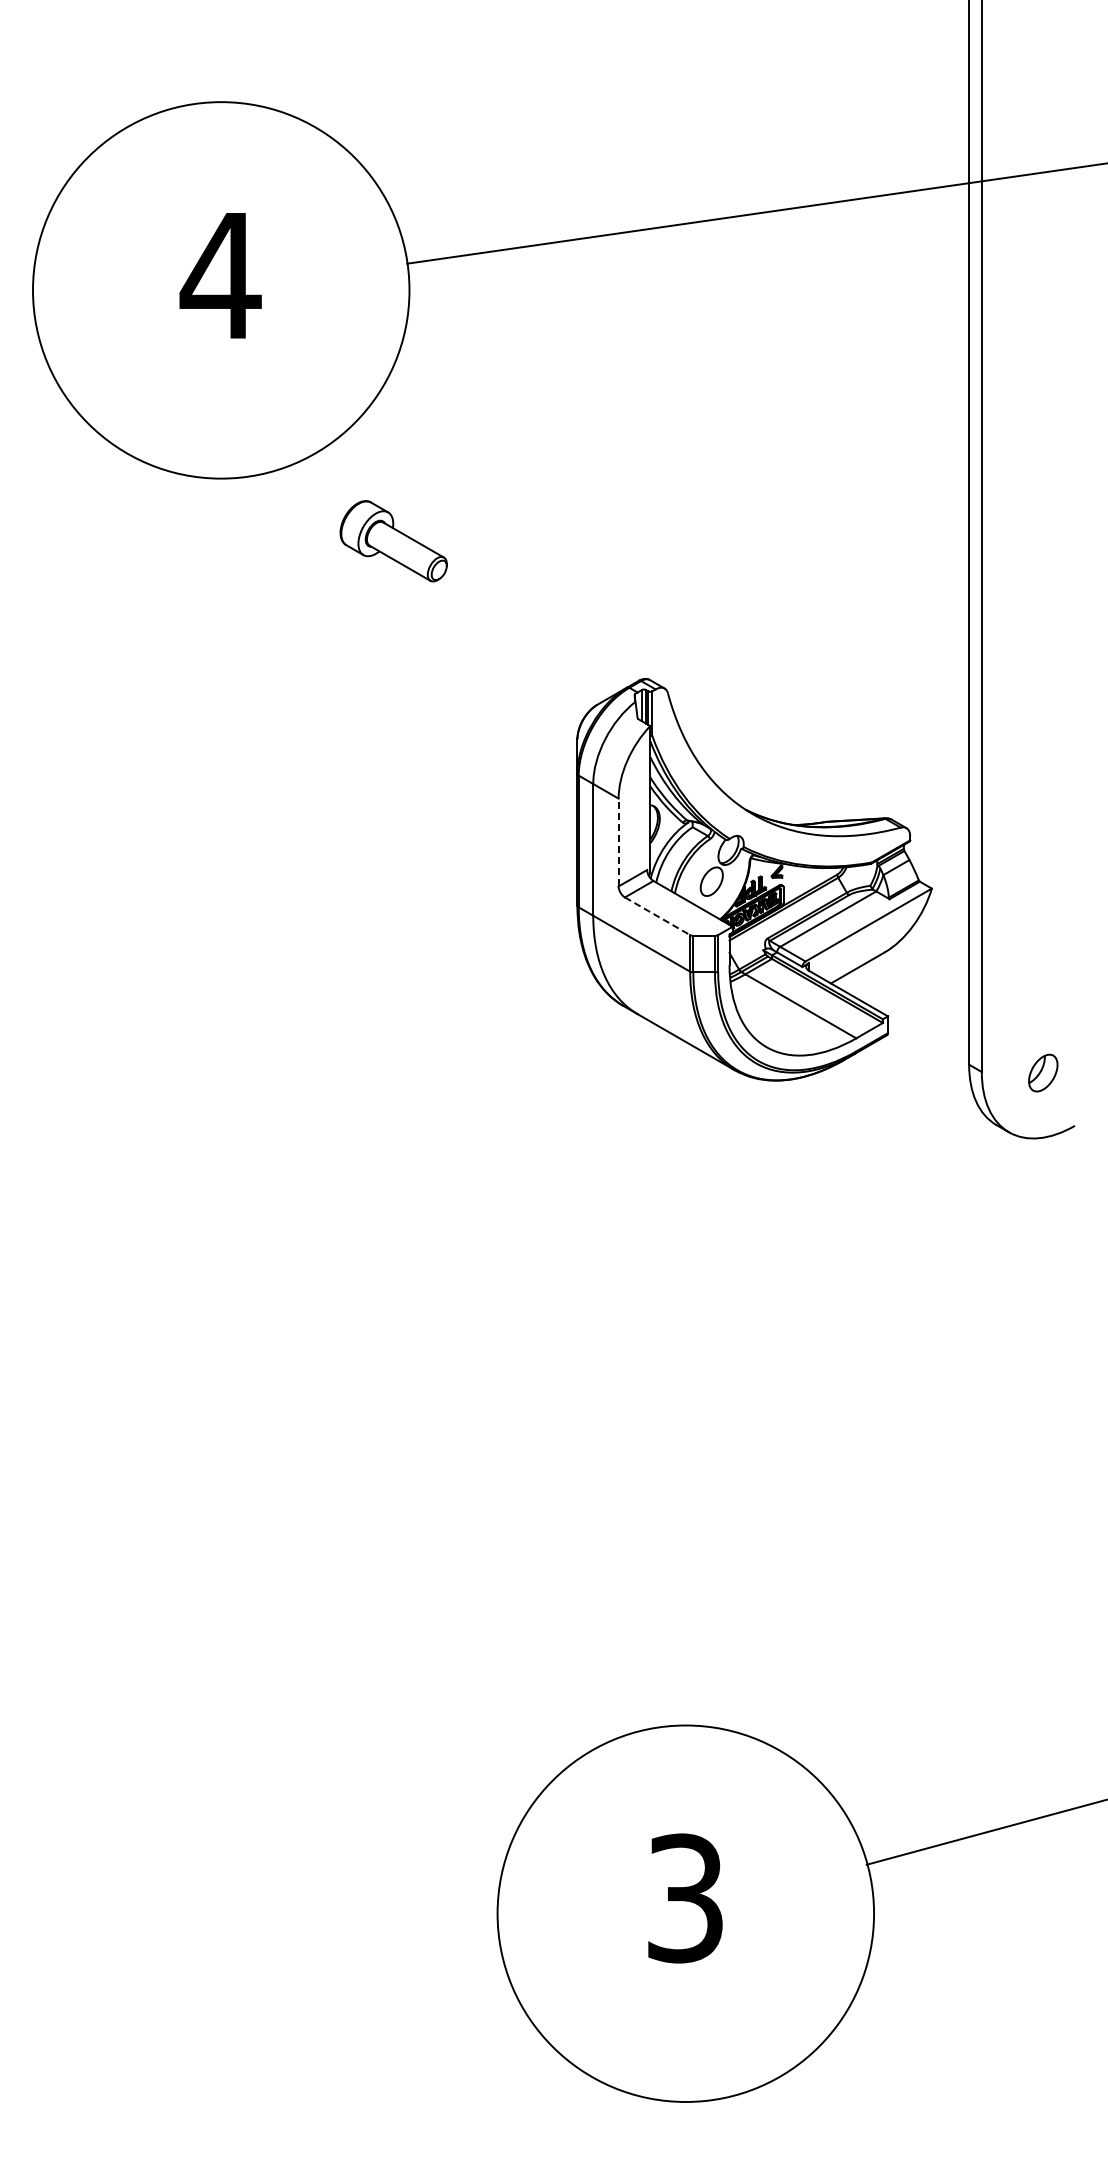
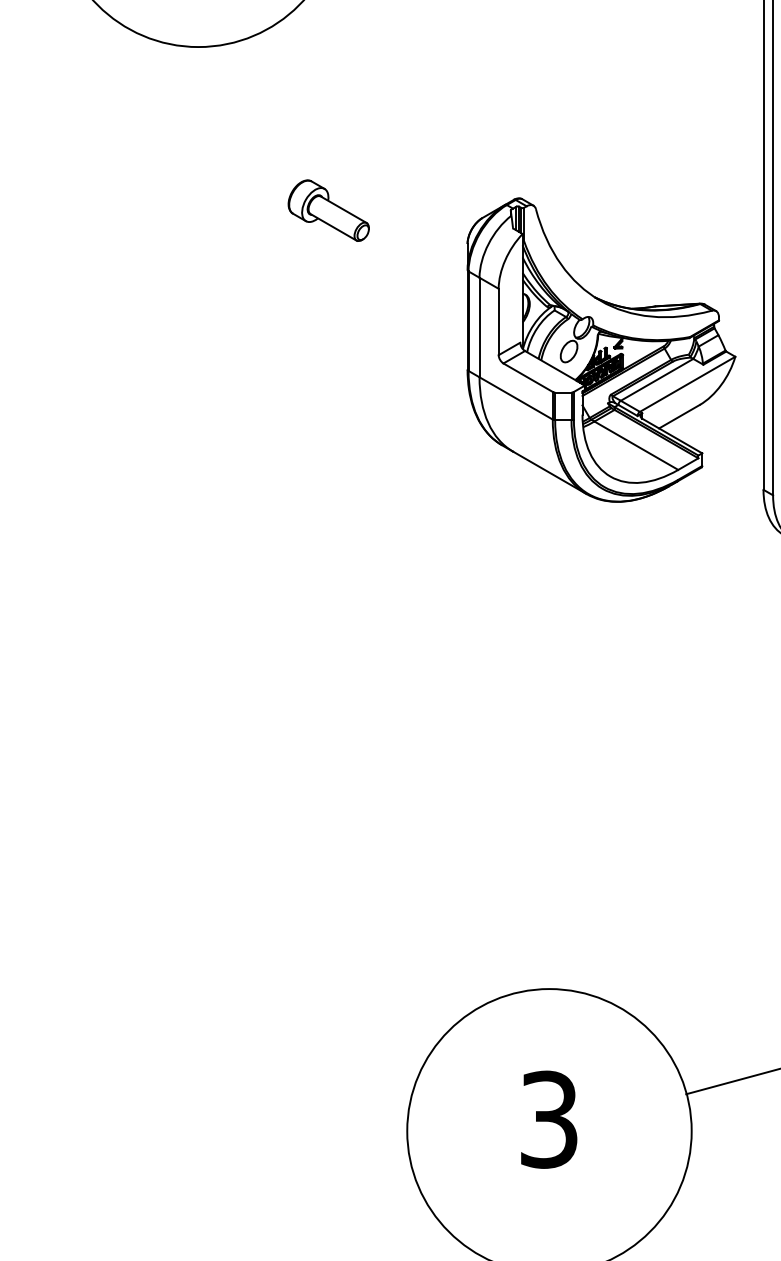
part: (393, 541) -> (328, 210), moved
line: (618, 842) -> (498, 321), dashed -> solid
line: (657, 916) -> (528, 377), dashed -> solid

